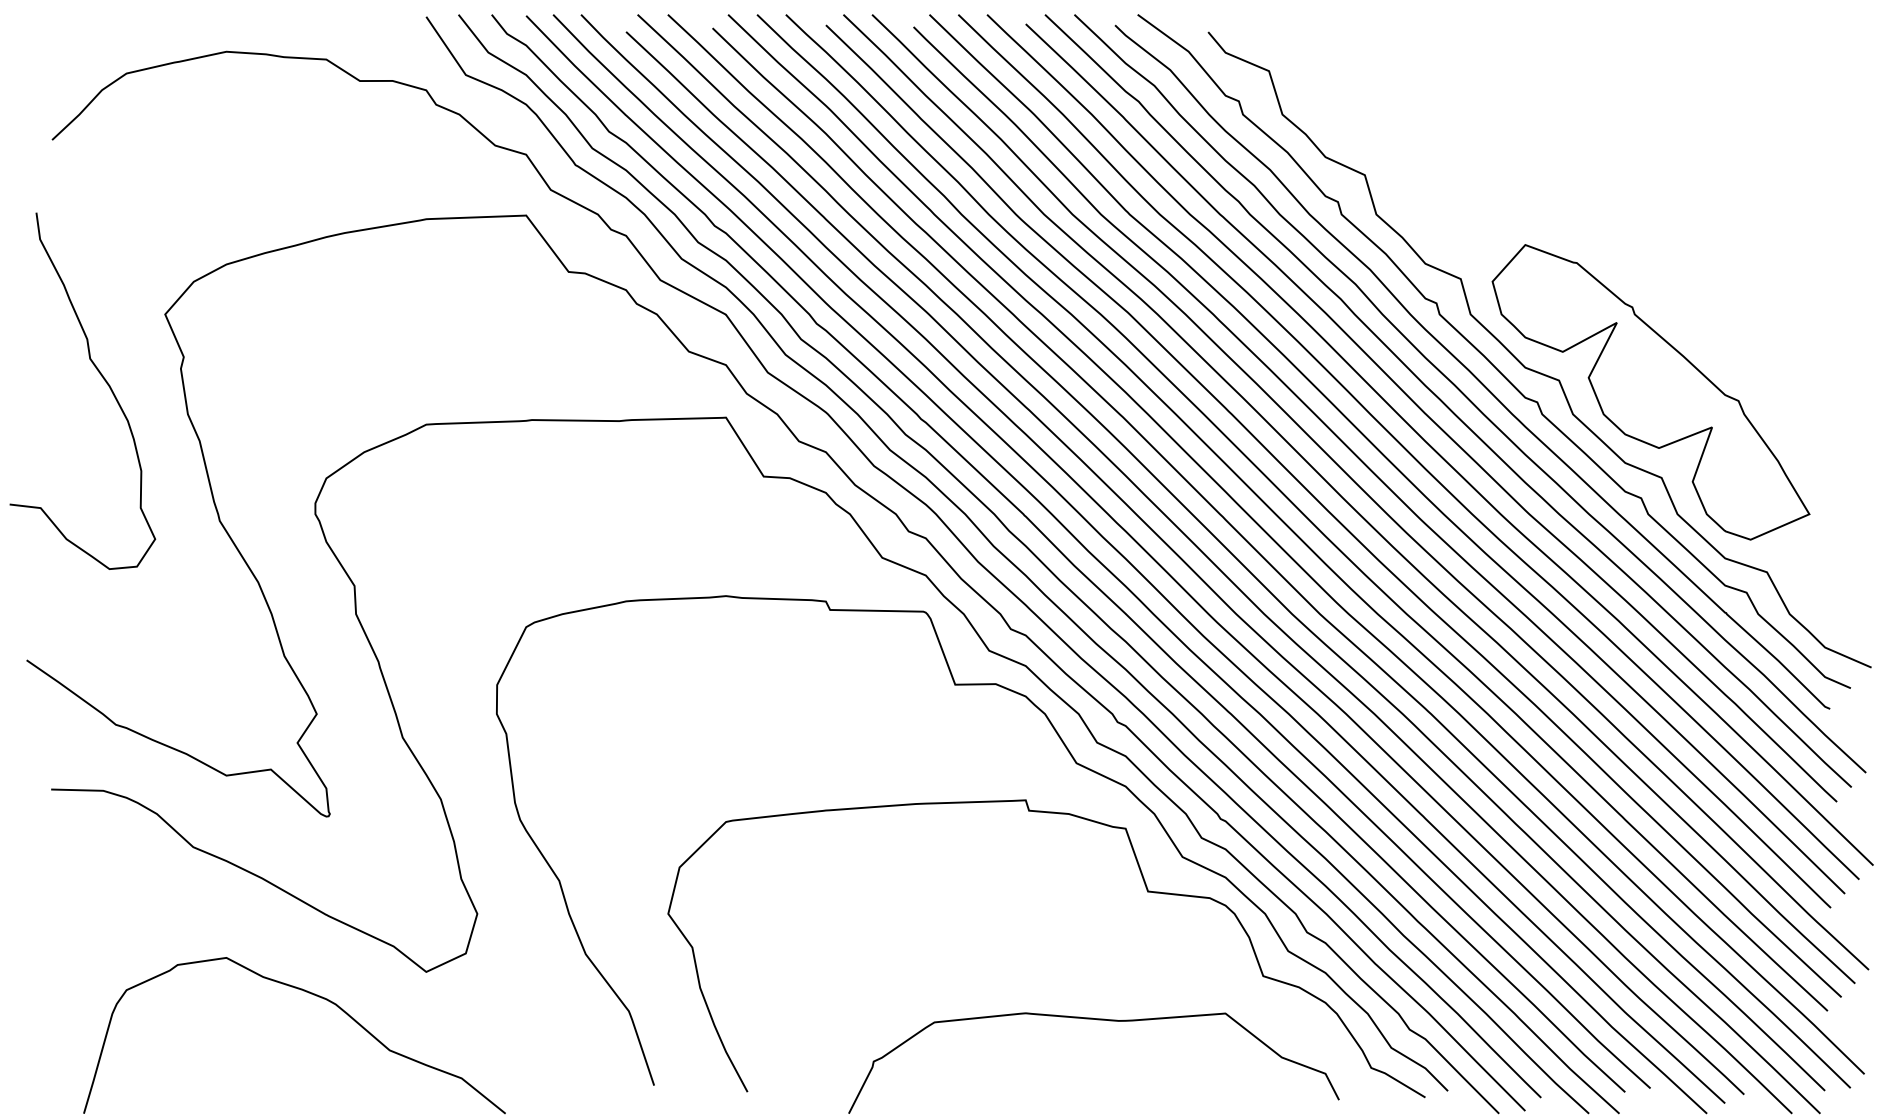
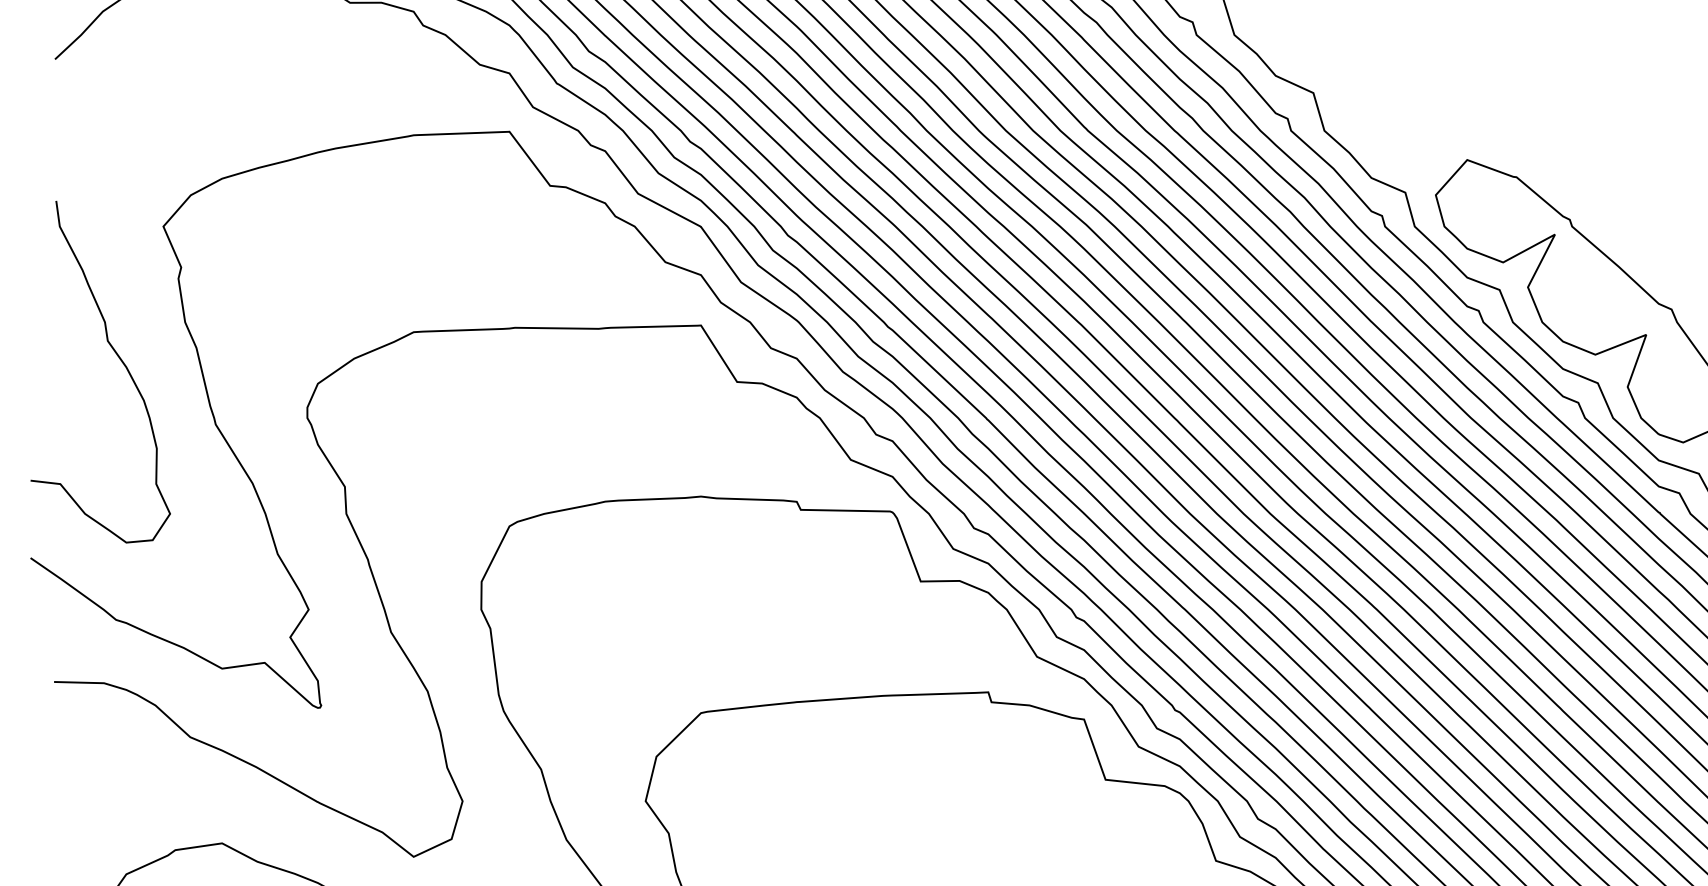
curve: (100, 375) -> (117, 356), moved

